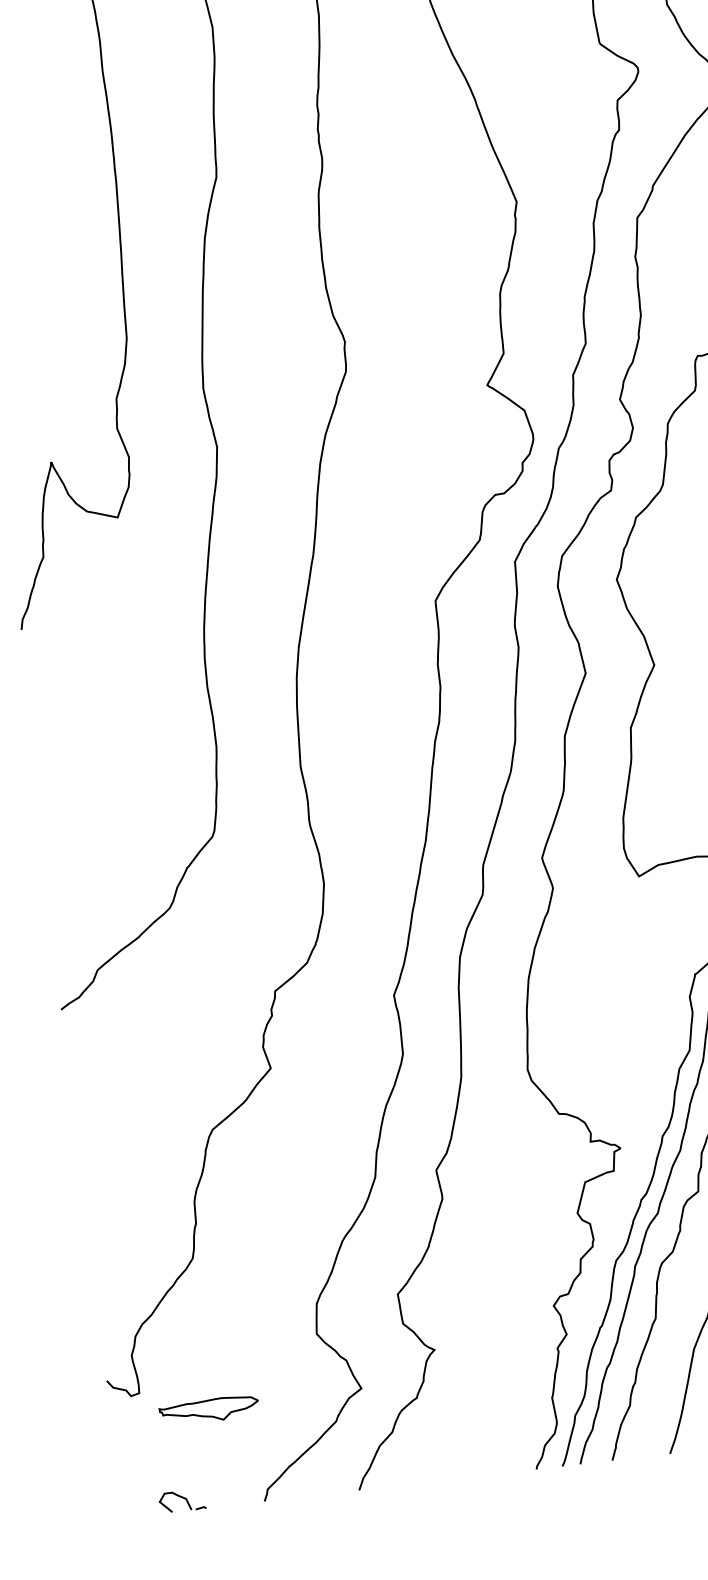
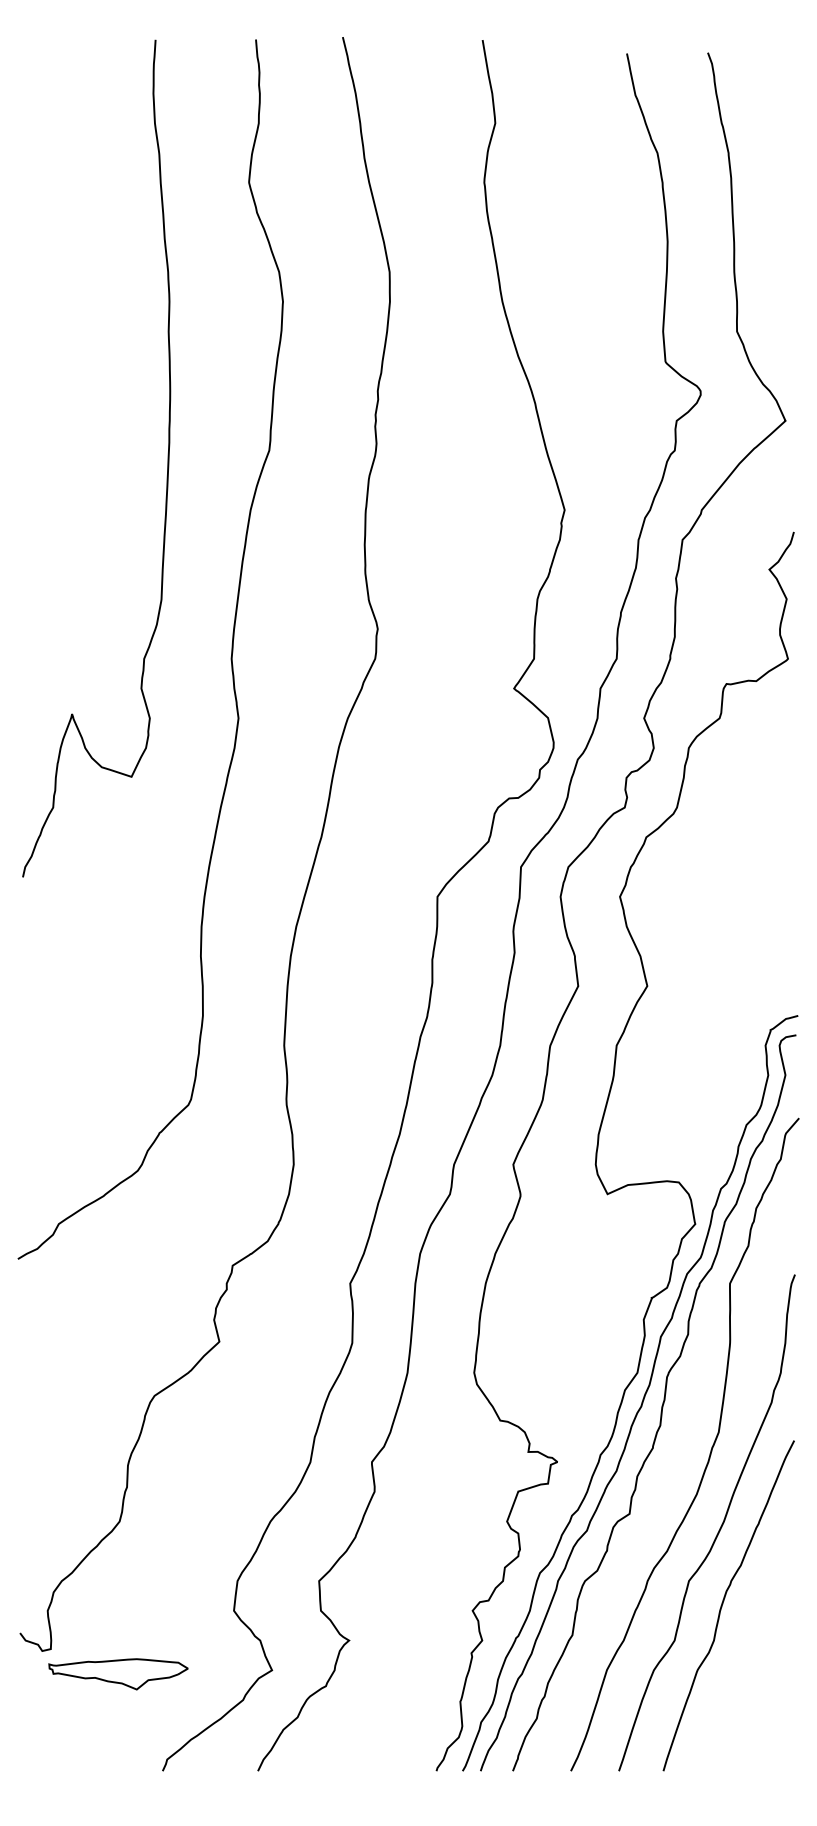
part: (209, 1410) -> (118, 1674), size x1.4
part: (181, 1500) -> (80, 1760), removed

